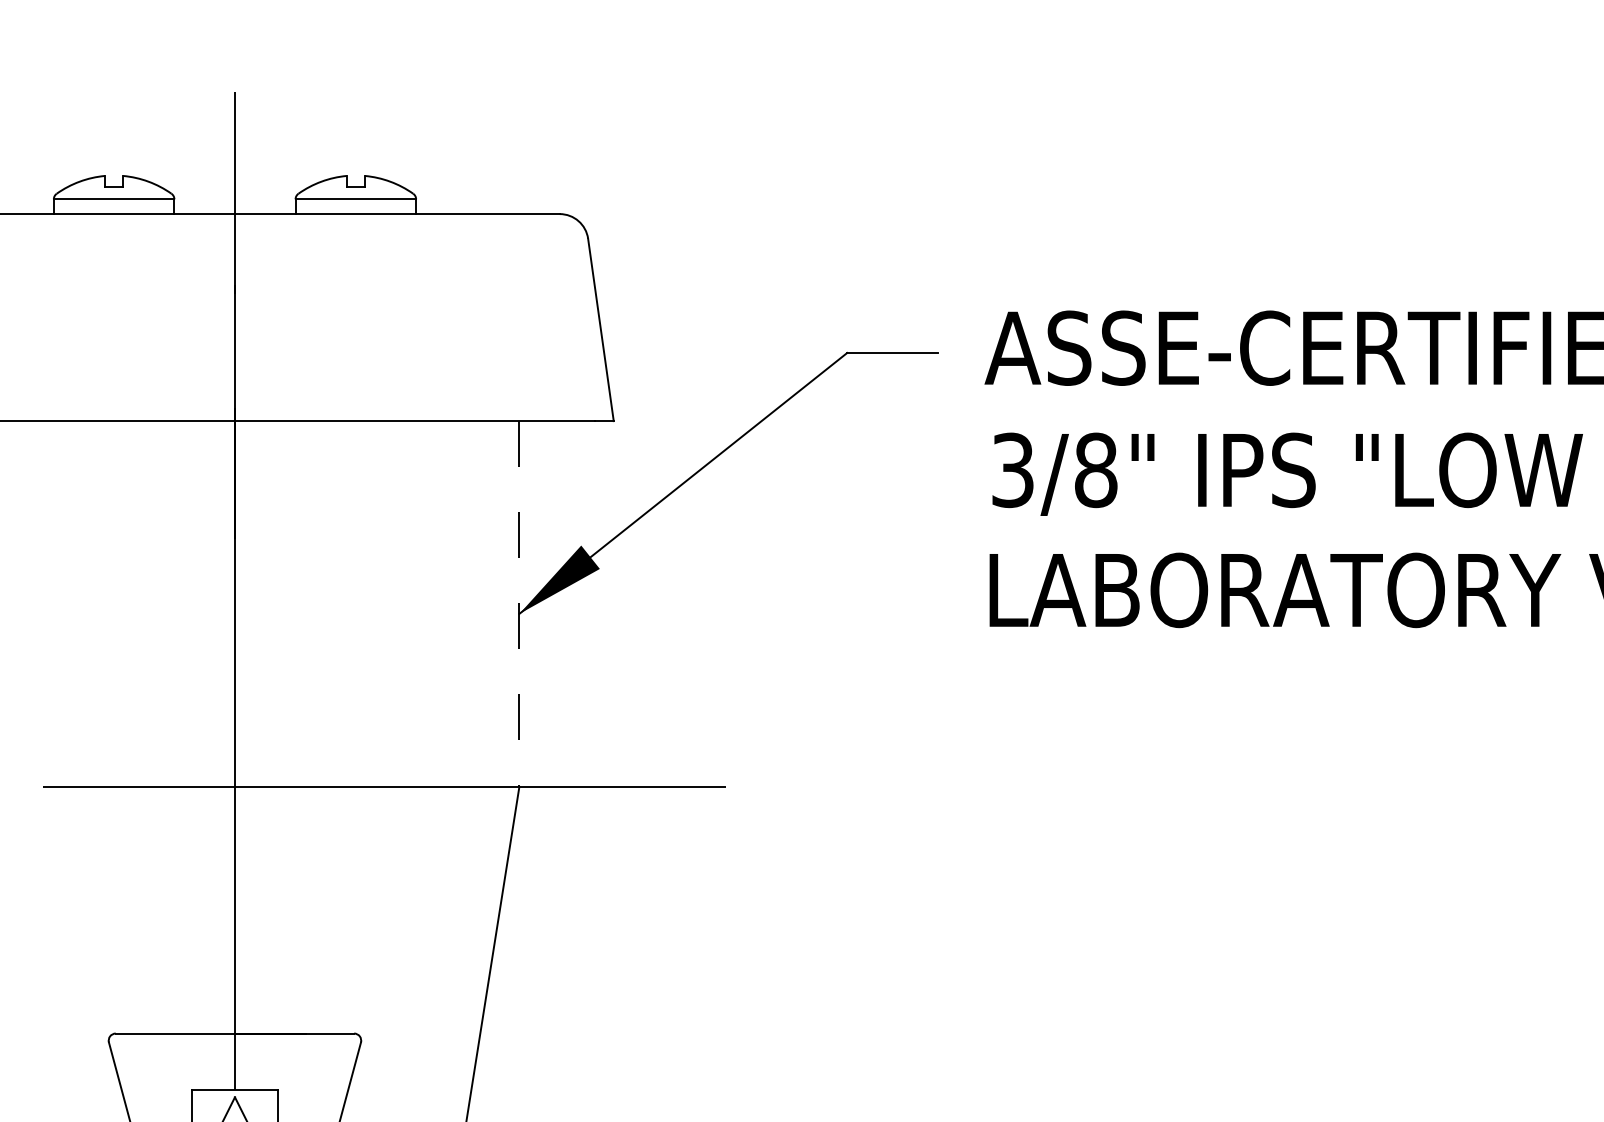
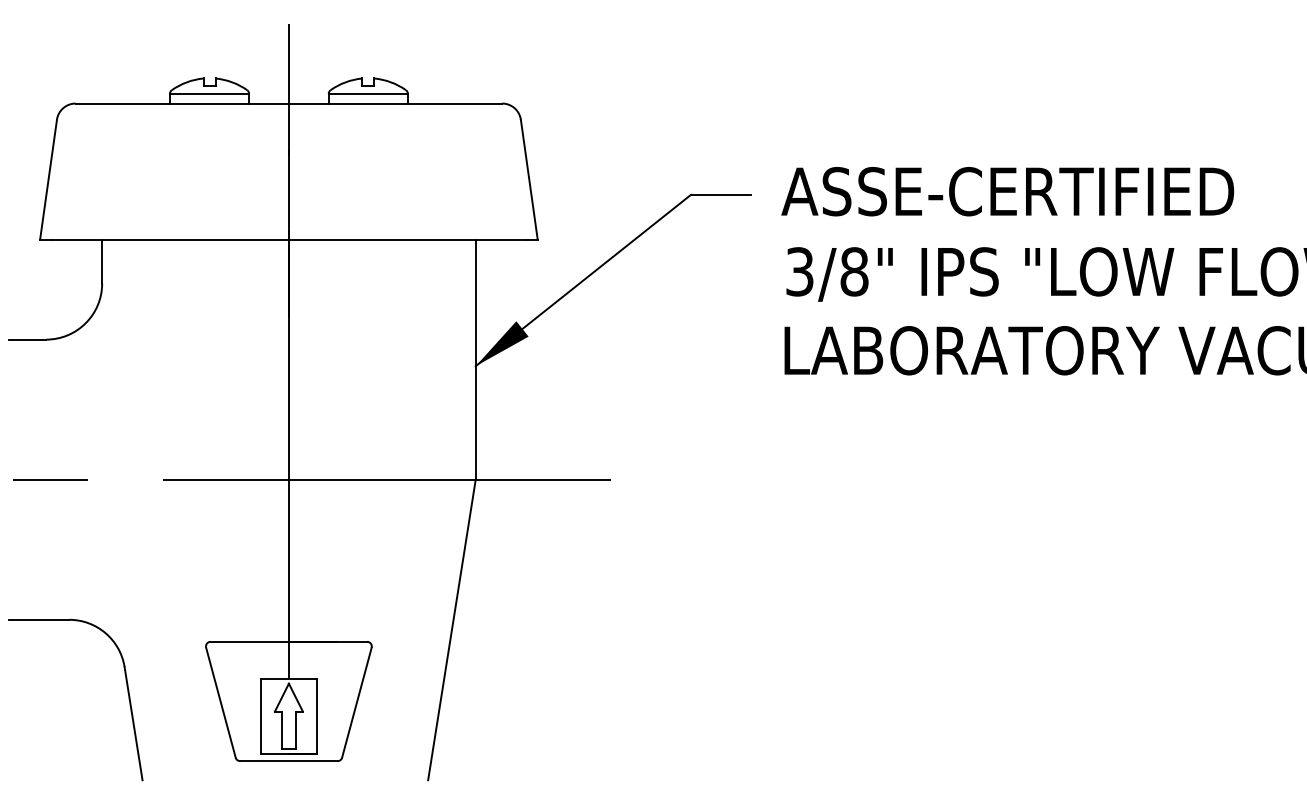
line: (519, 605) -> (475, 360), dashed -> solid

